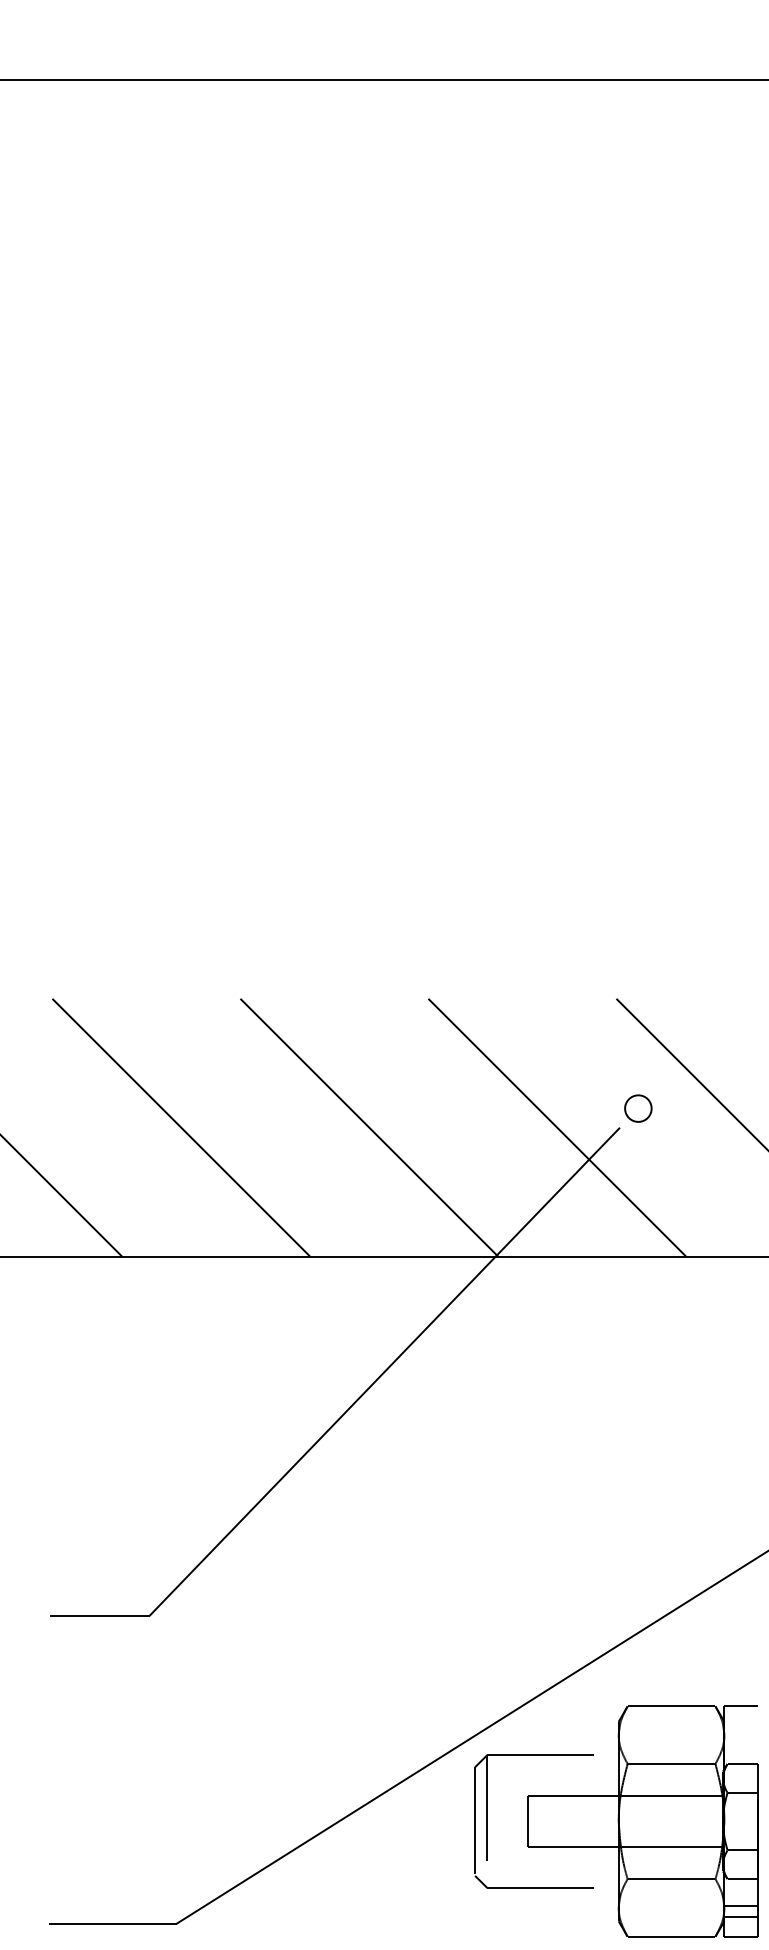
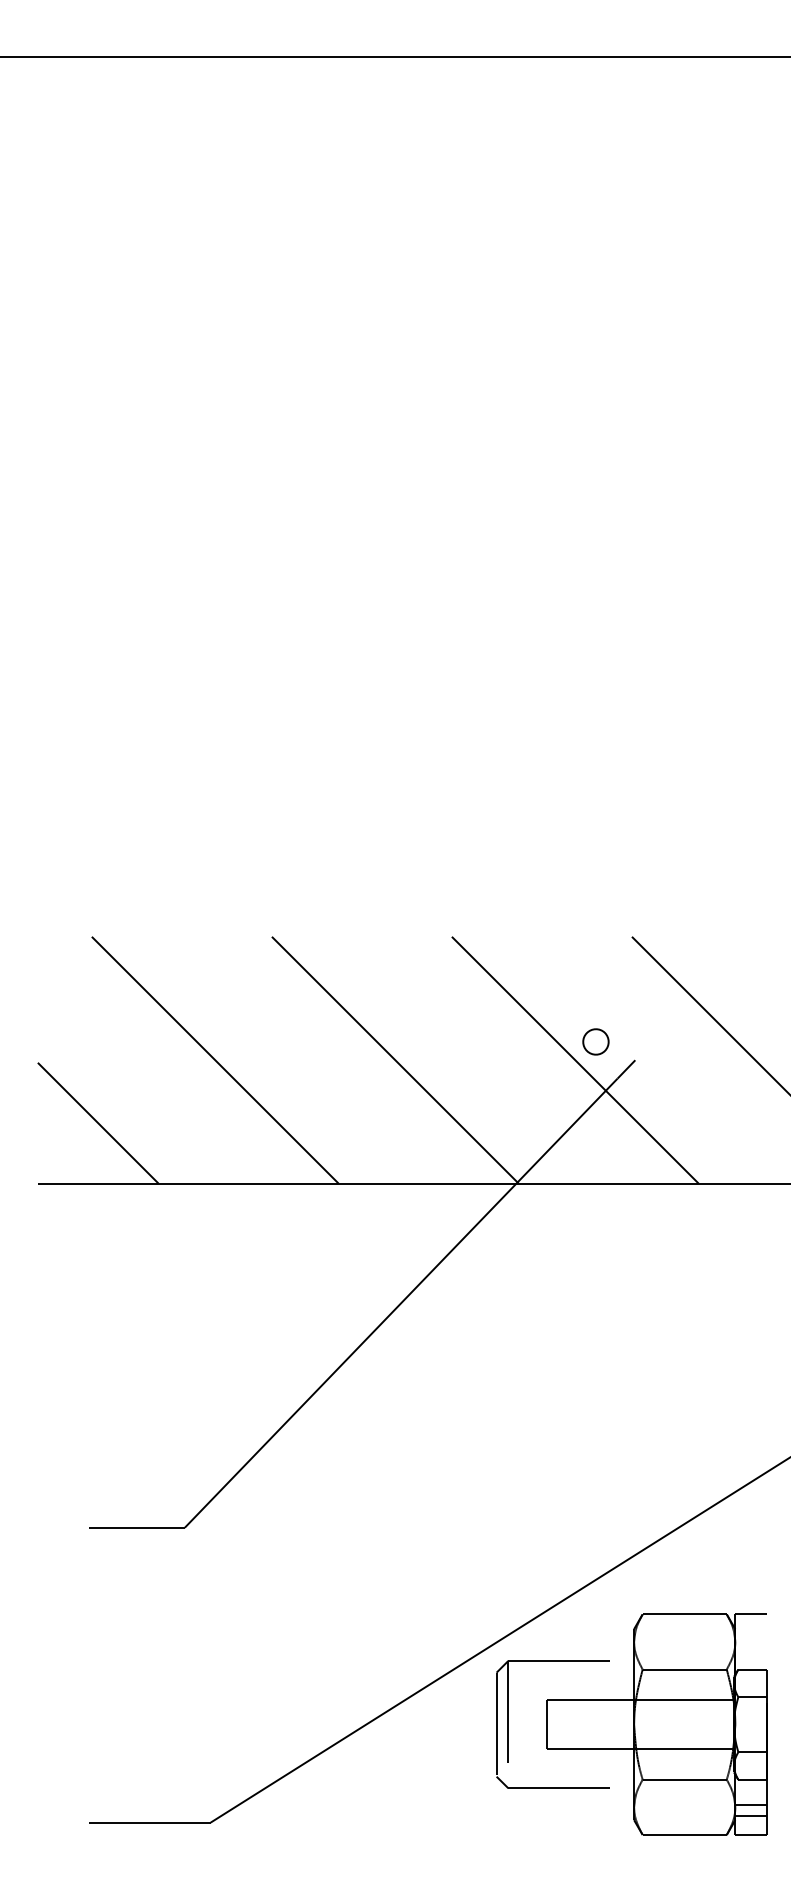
part: (637, 1108) -> (595, 1041), moved

